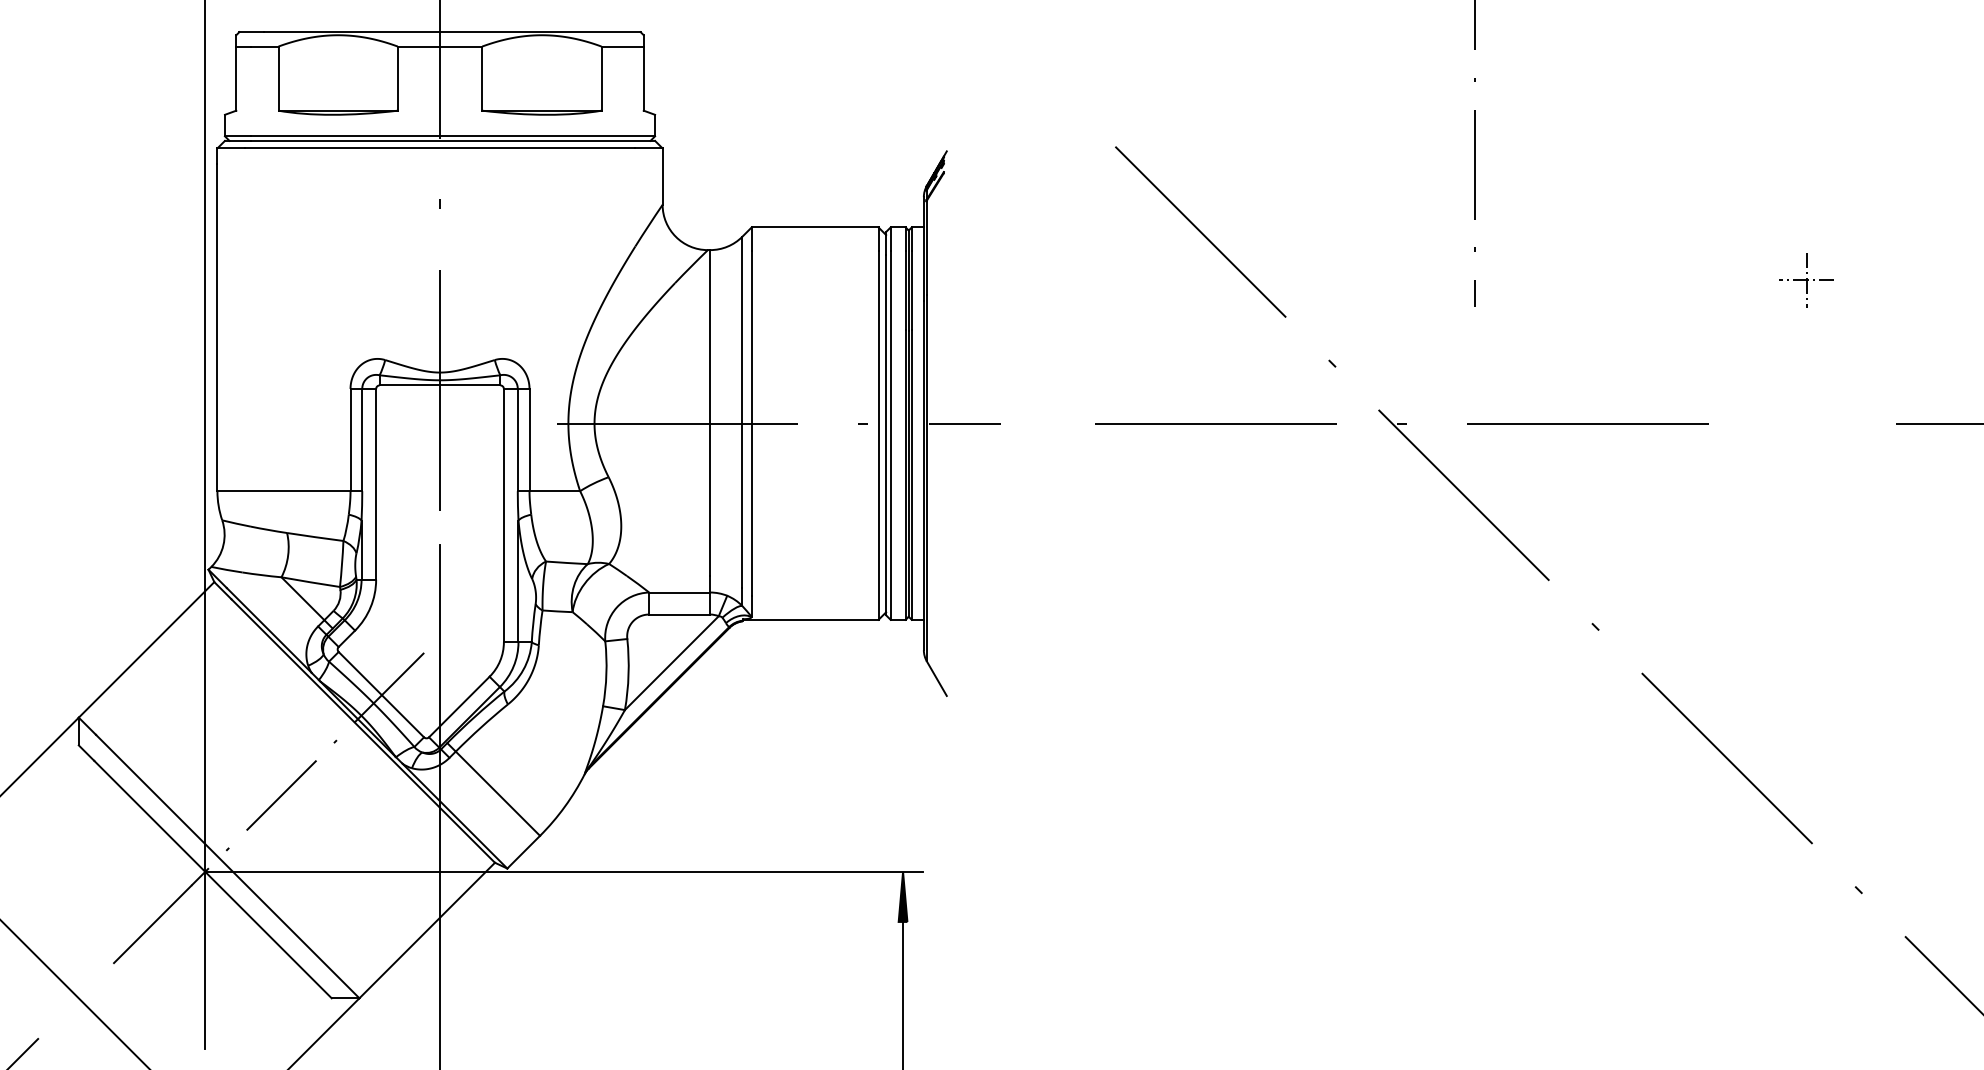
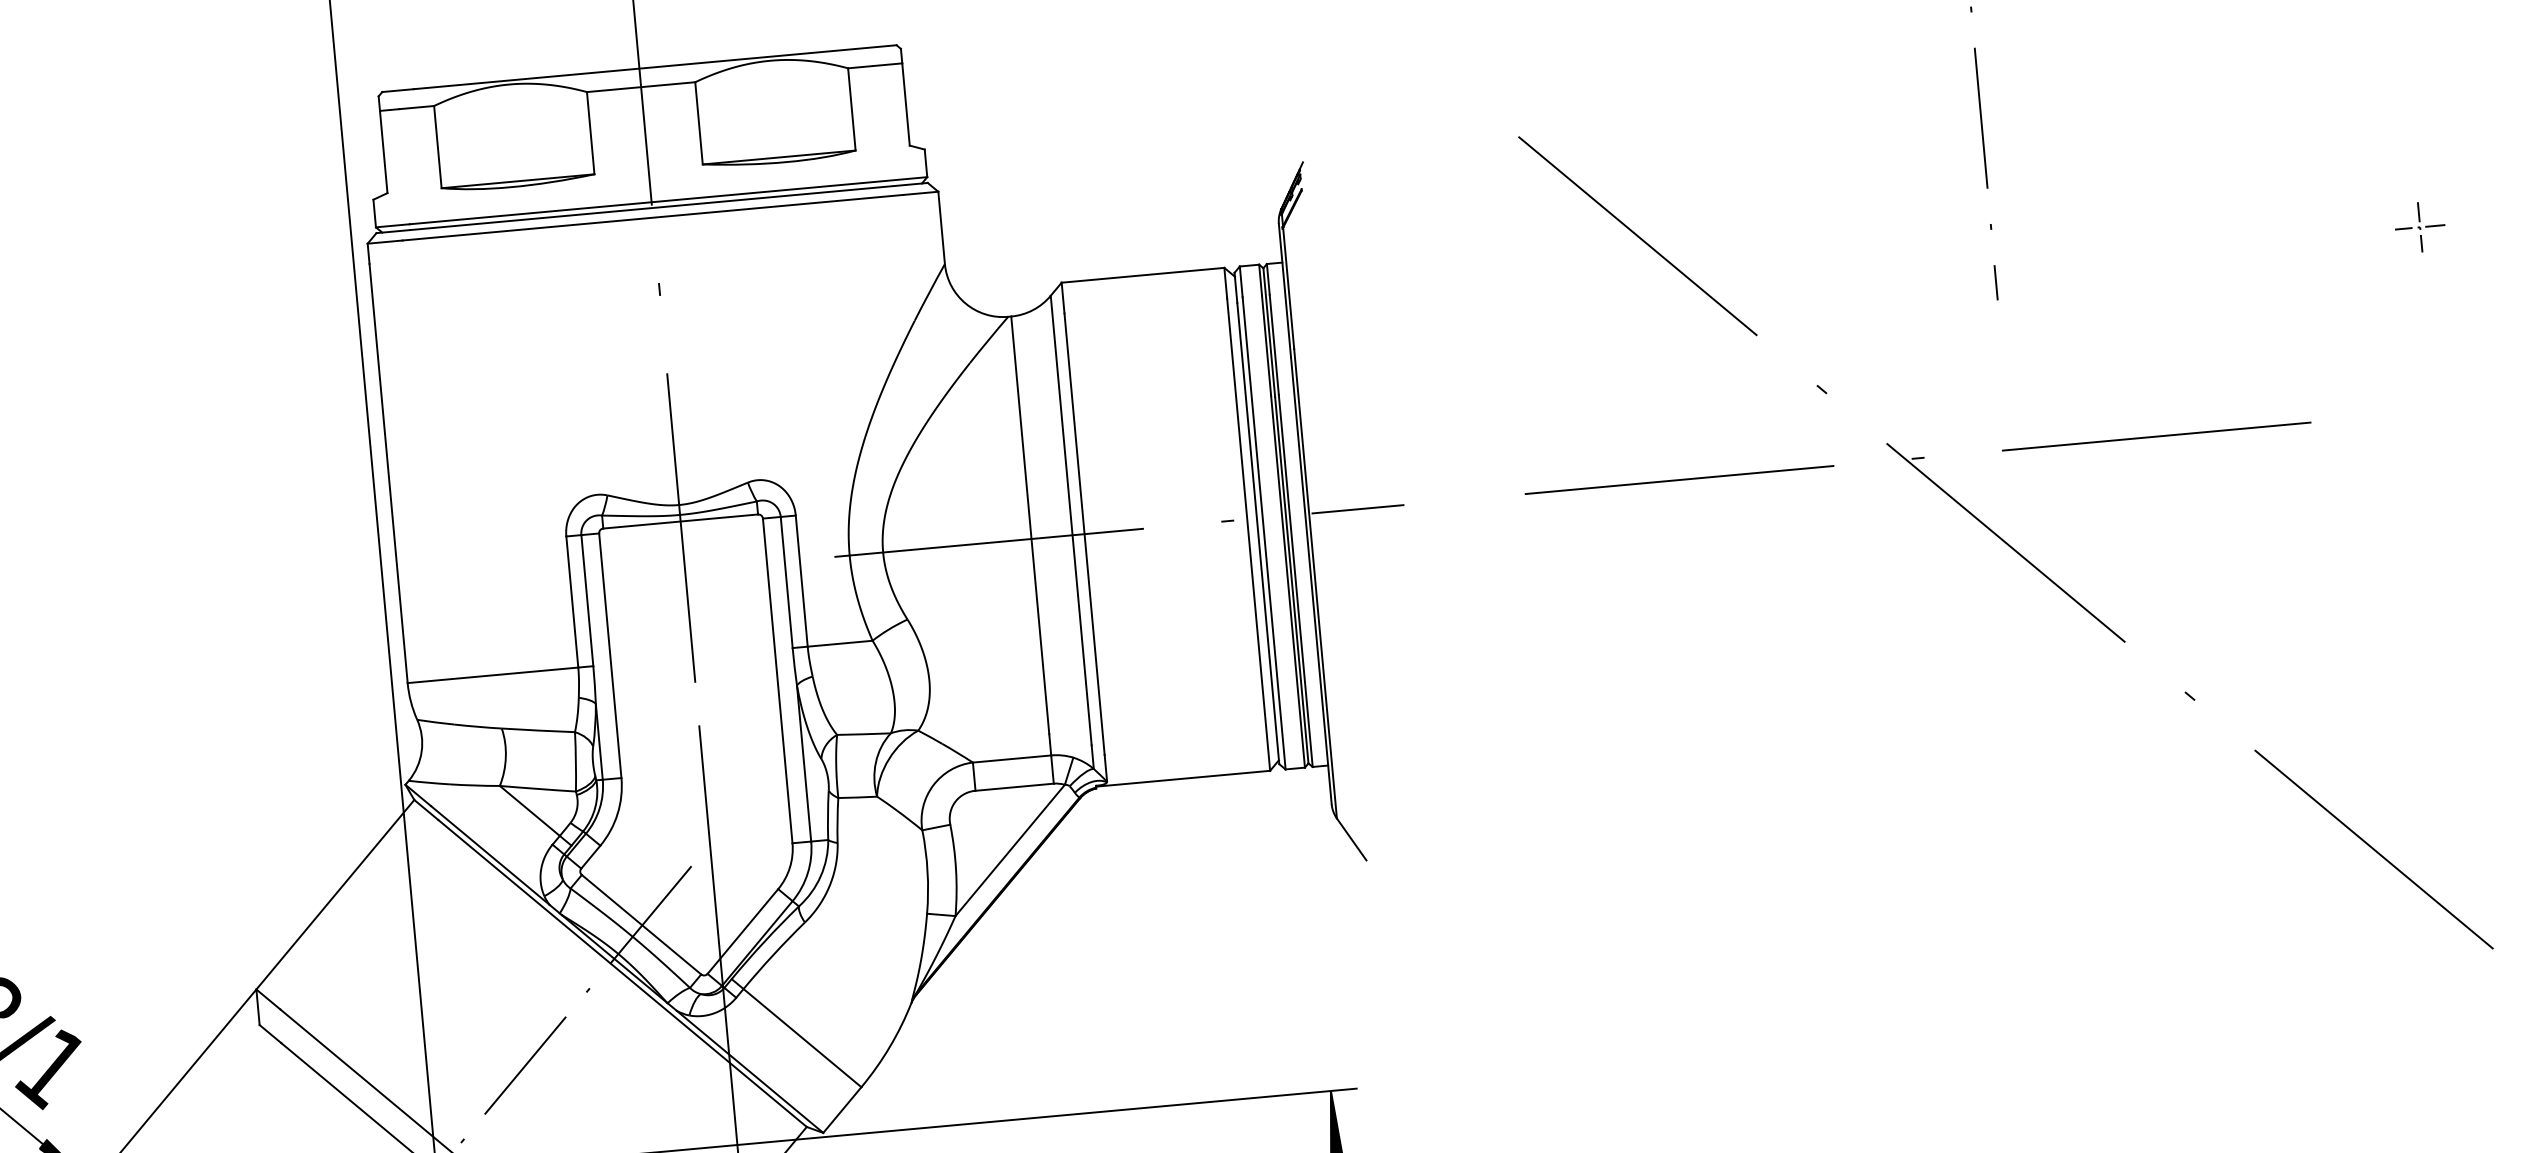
part: (1806, 280) -> (2419, 227), size x0.71

